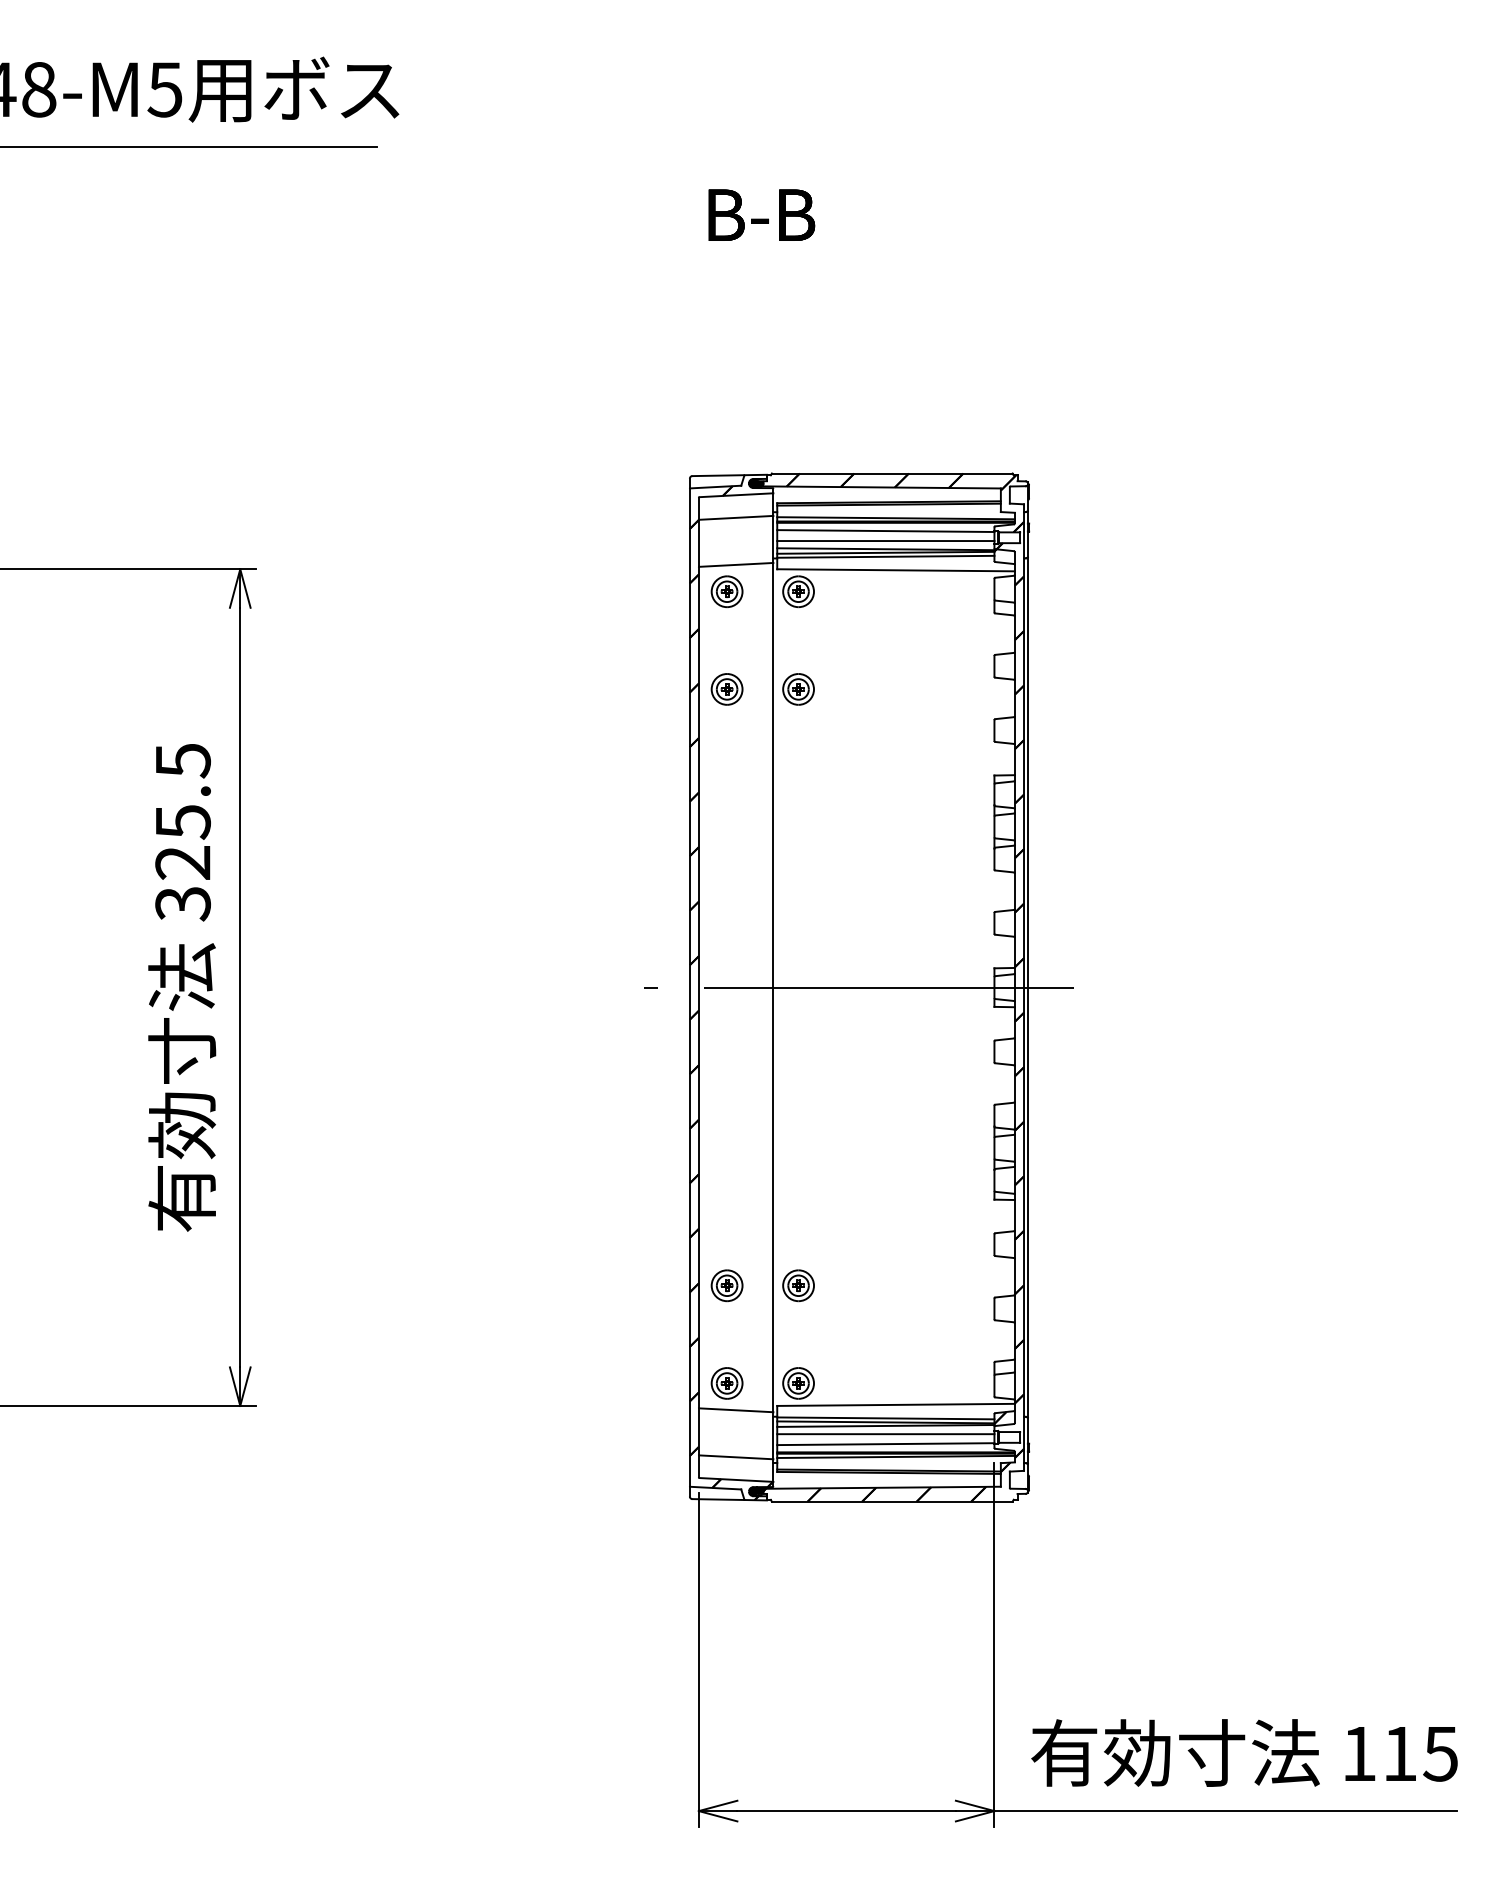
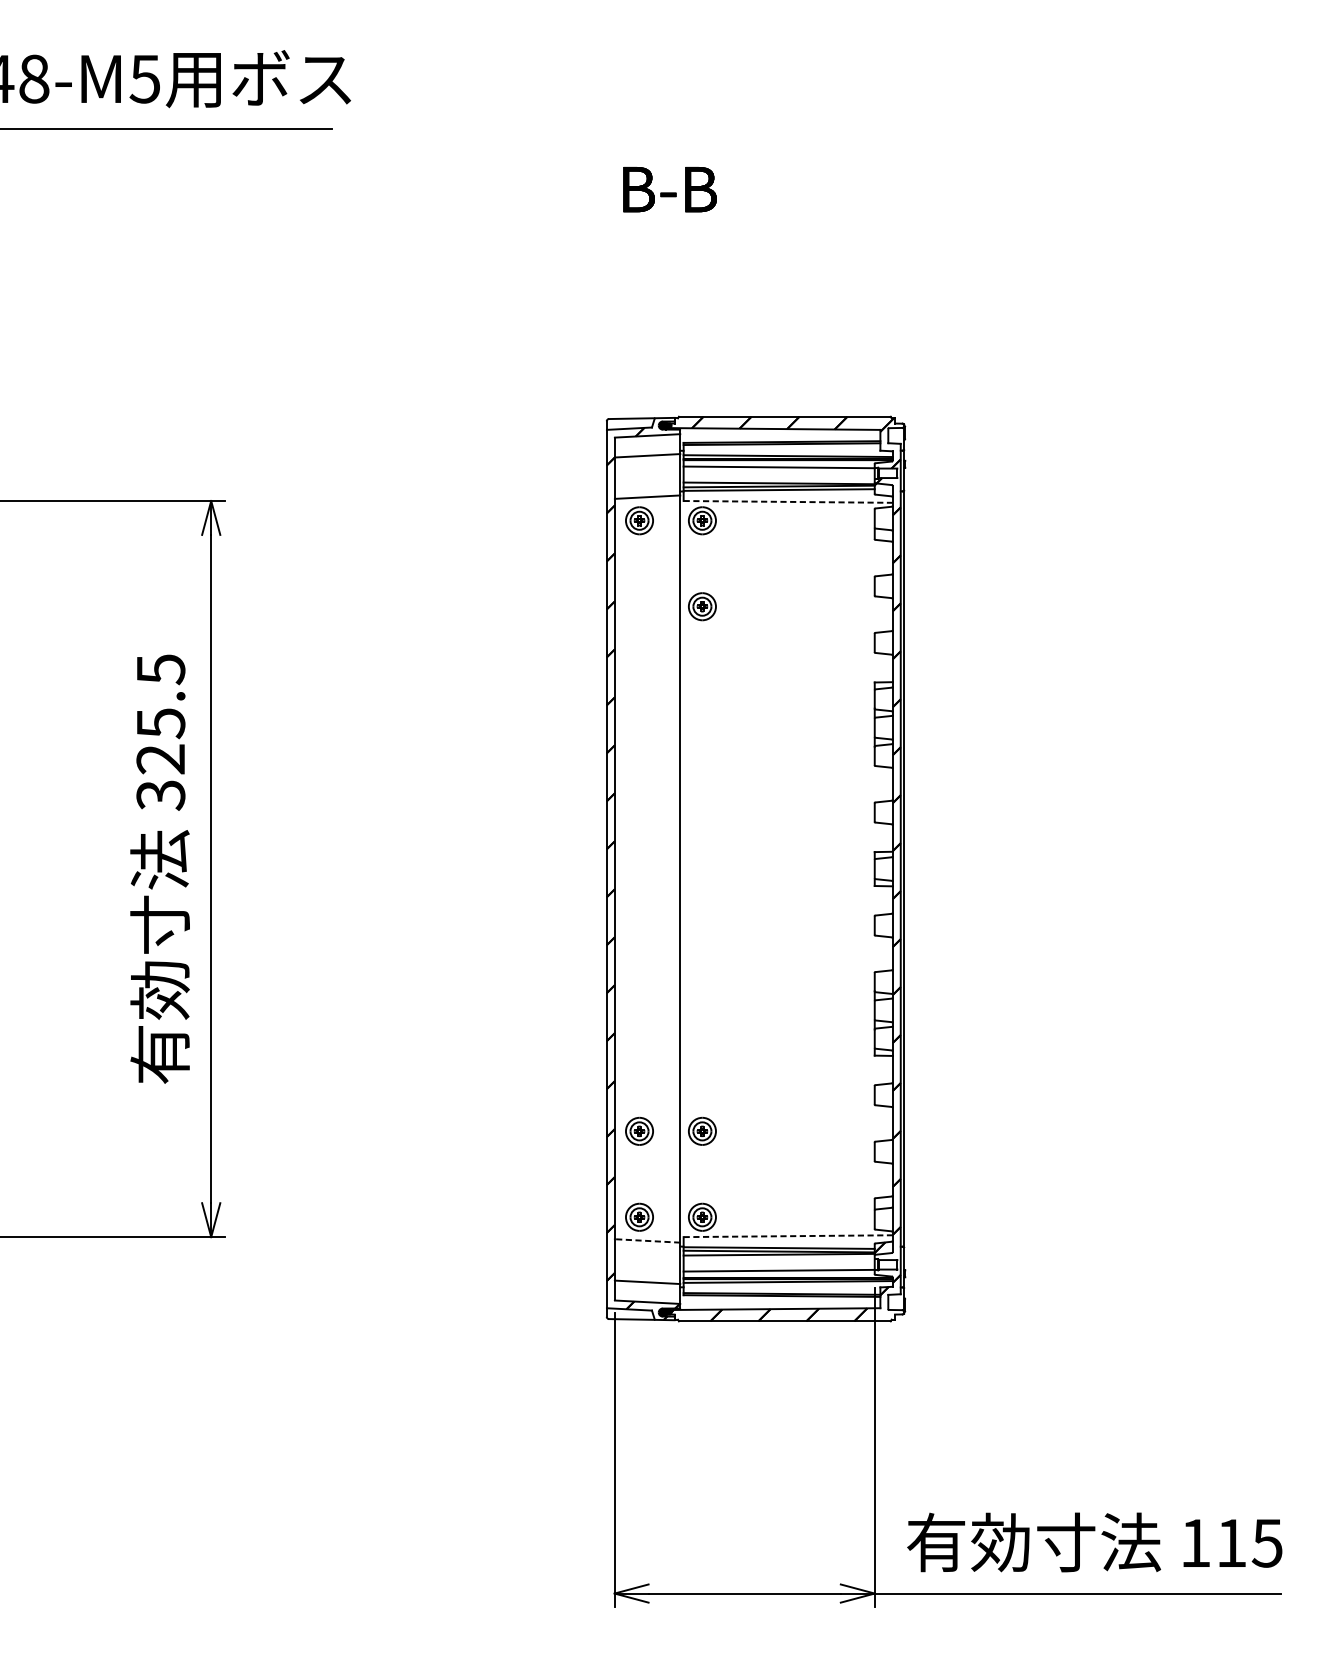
line: (885, 541) -> (778, 476), removed
line: (896, 570) -> (788, 502), solid -> dashed
part: (726, 689) -> (639, 606), removed
line: (858, 987) -> (755, 868), removed
line: (896, 1404) -> (788, 1235), solid -> dashed
line: (736, 1410) -> (647, 1241), solid -> dashed
line: (885, 1434) -> (778, 1262), removed

